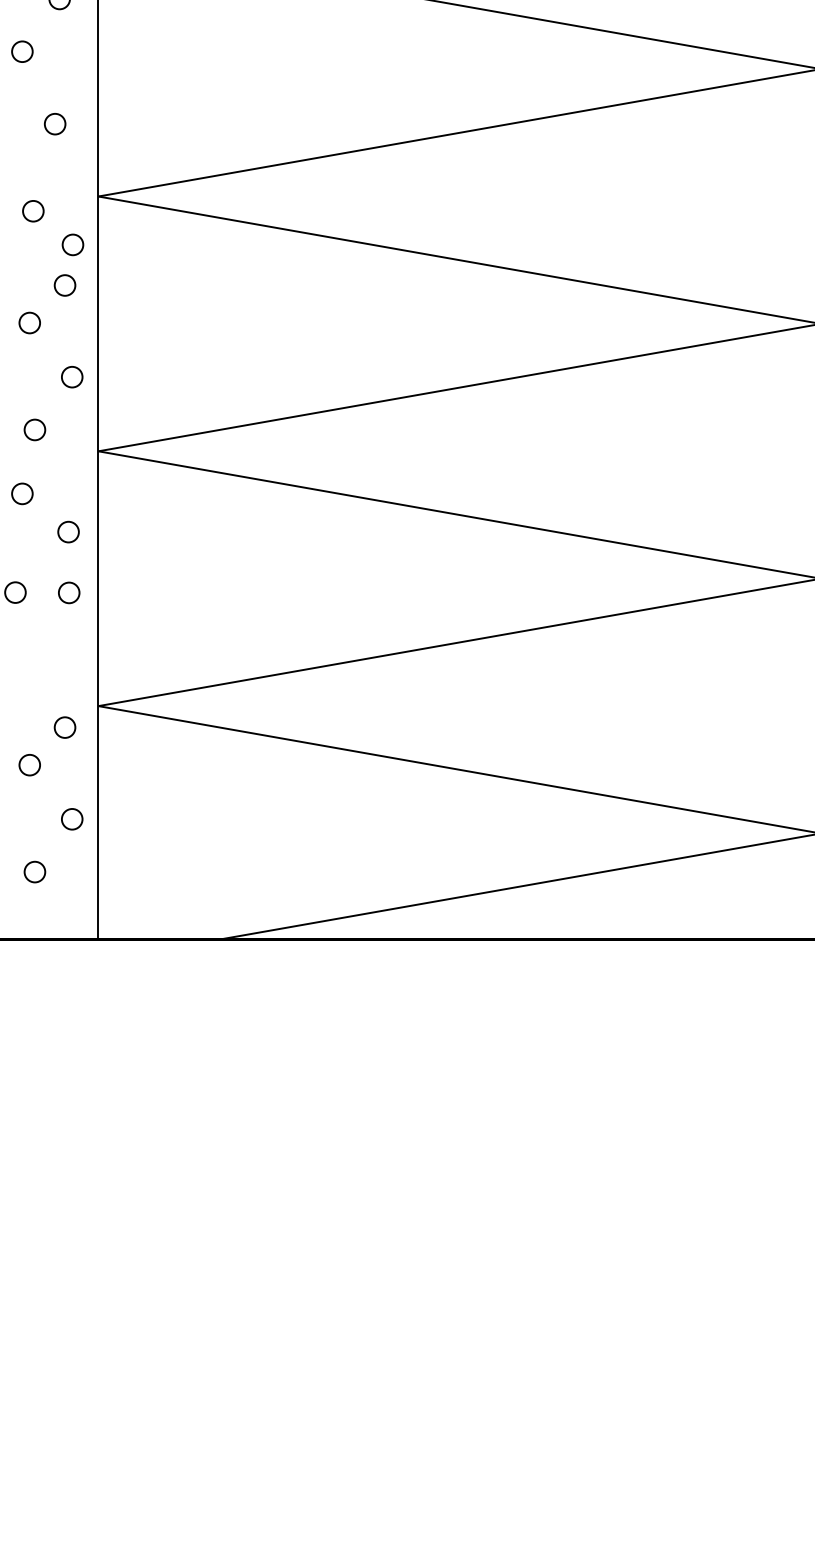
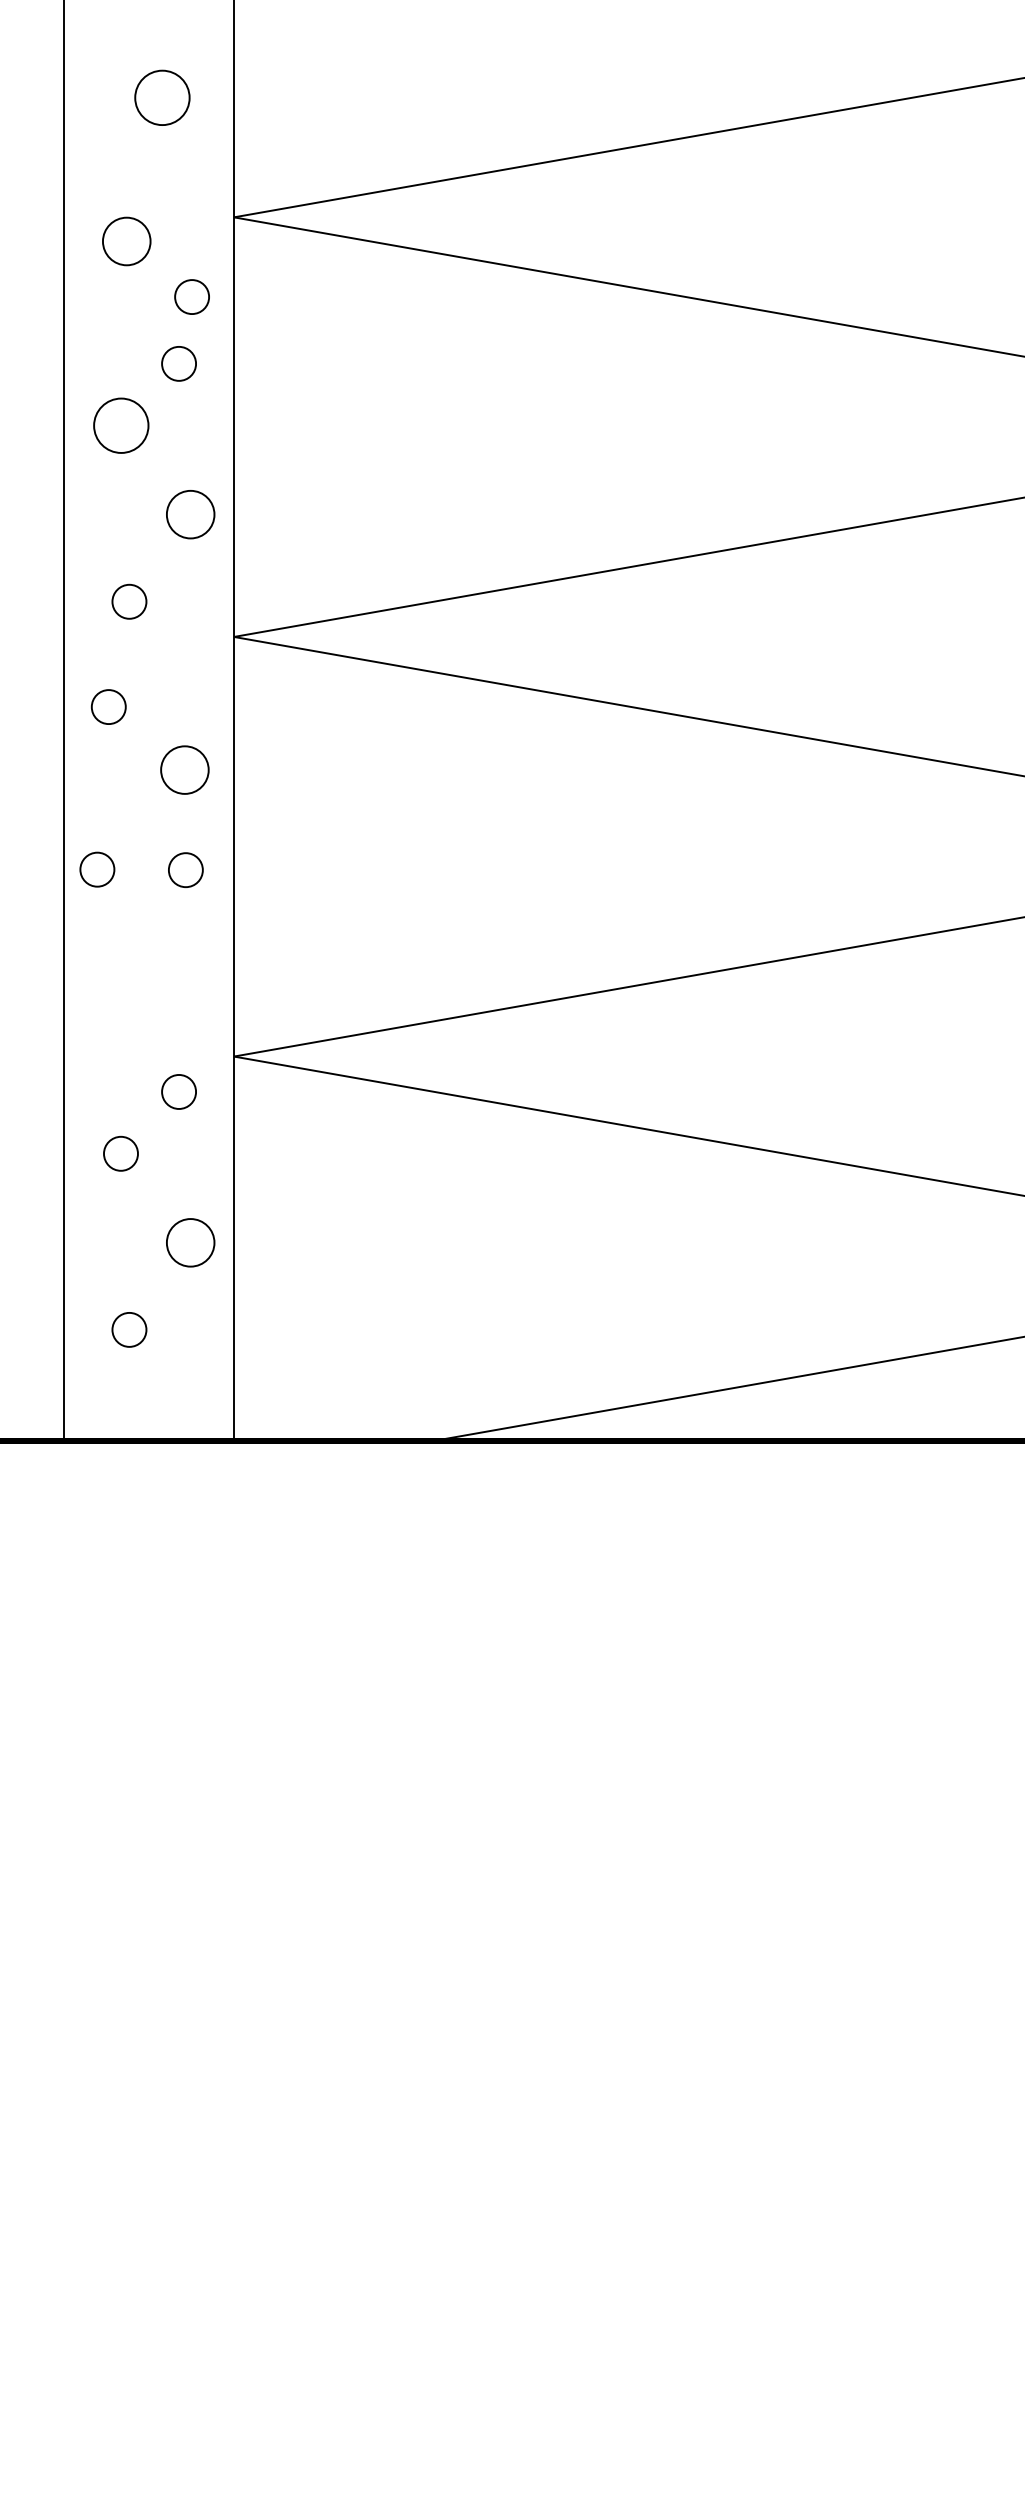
circle: (55, 124) -> (163, 98), size x1.6
circle: (33, 211) -> (127, 242), size x1.4
circle: (29, 322) -> (120, 424), size x1.6
circle: (72, 377) -> (191, 515), size x1.4
circle: (68, 531) -> (184, 769), size x1.4
circle: (72, 819) -> (191, 1243), size x1.4

